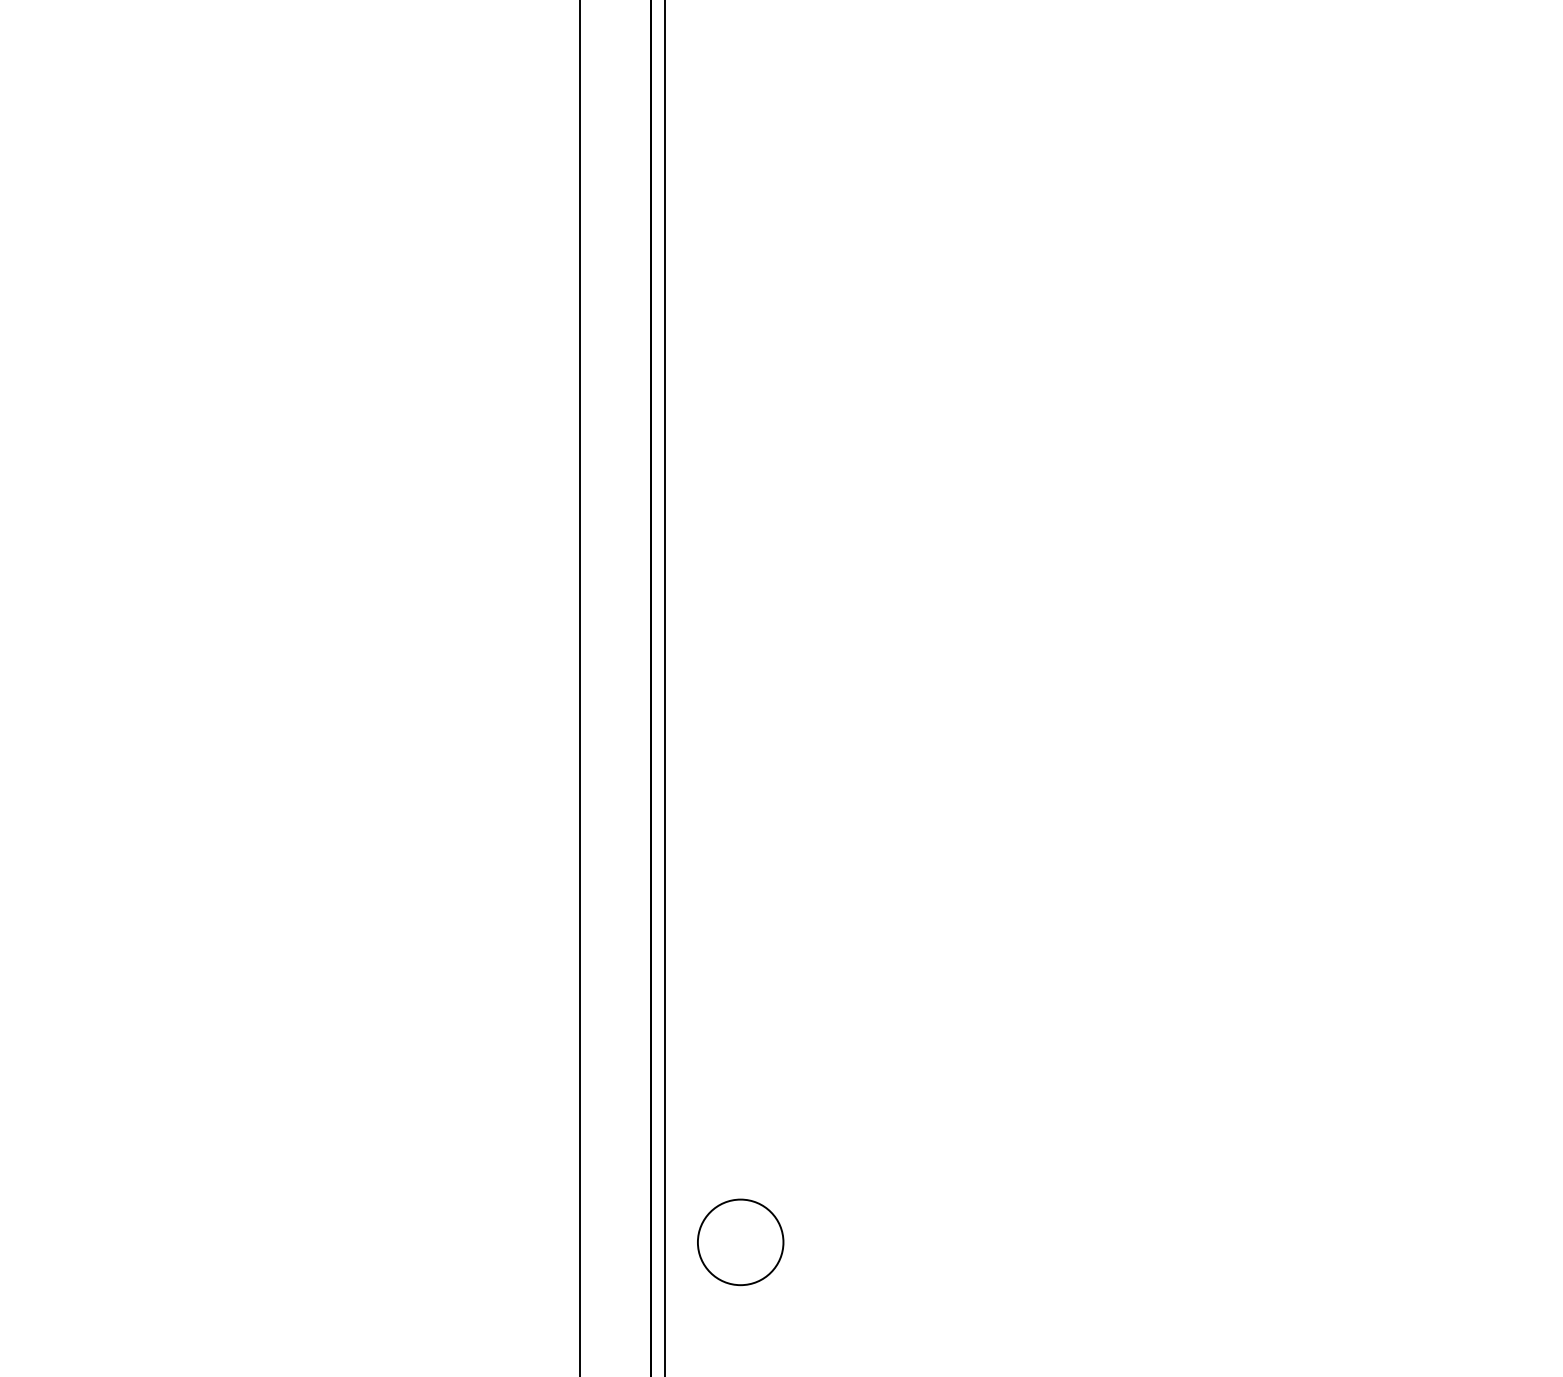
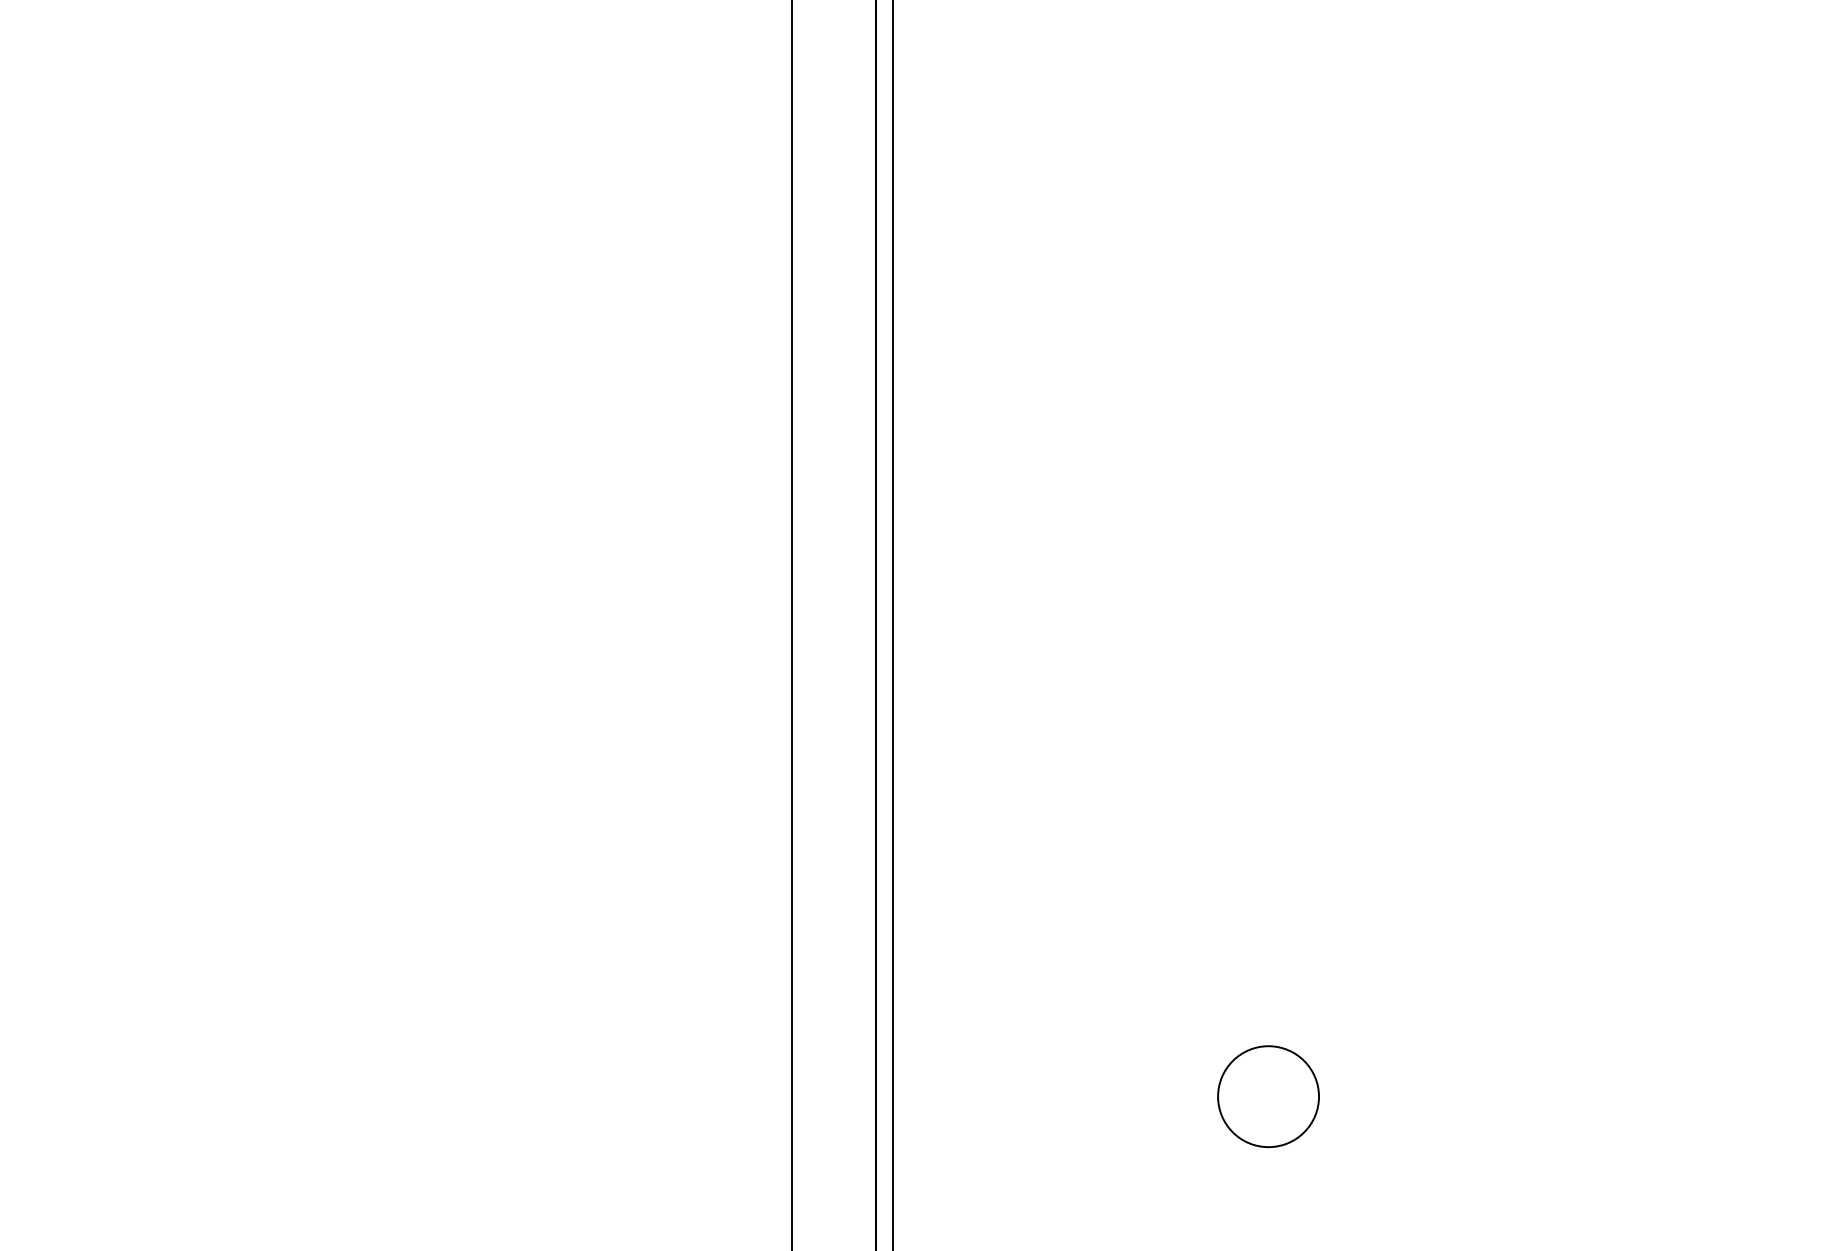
circle: (740, 1242) -> (1268, 1096), moved

